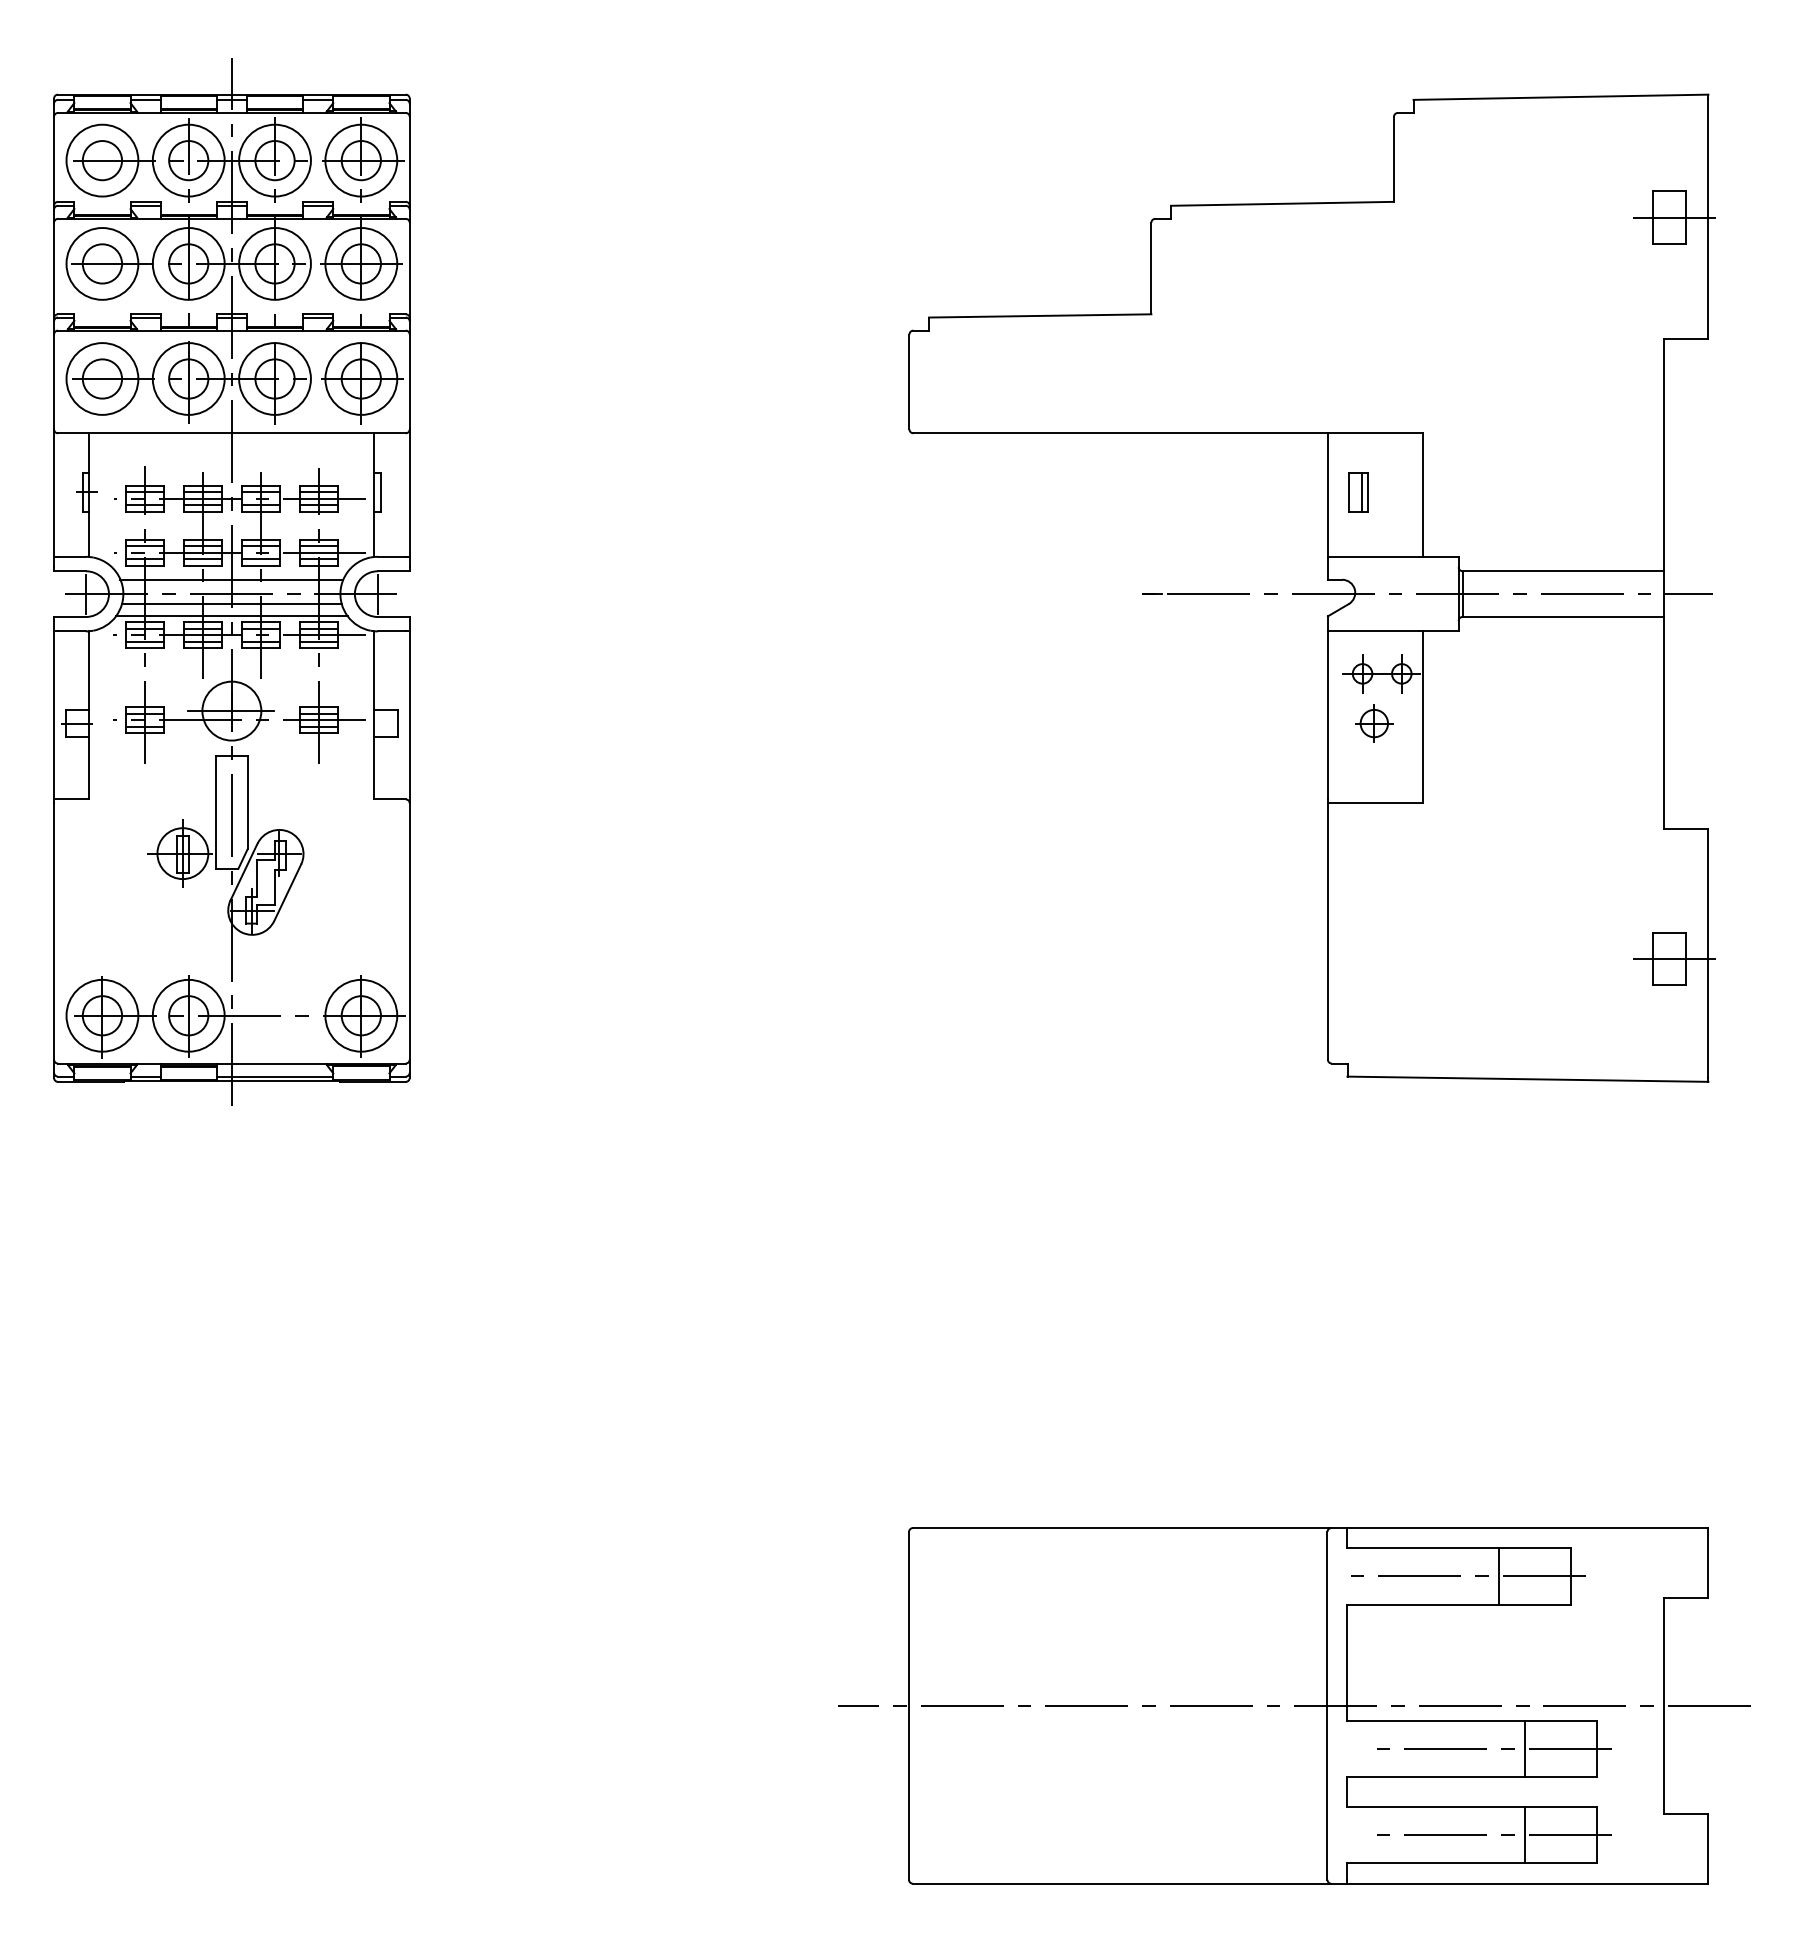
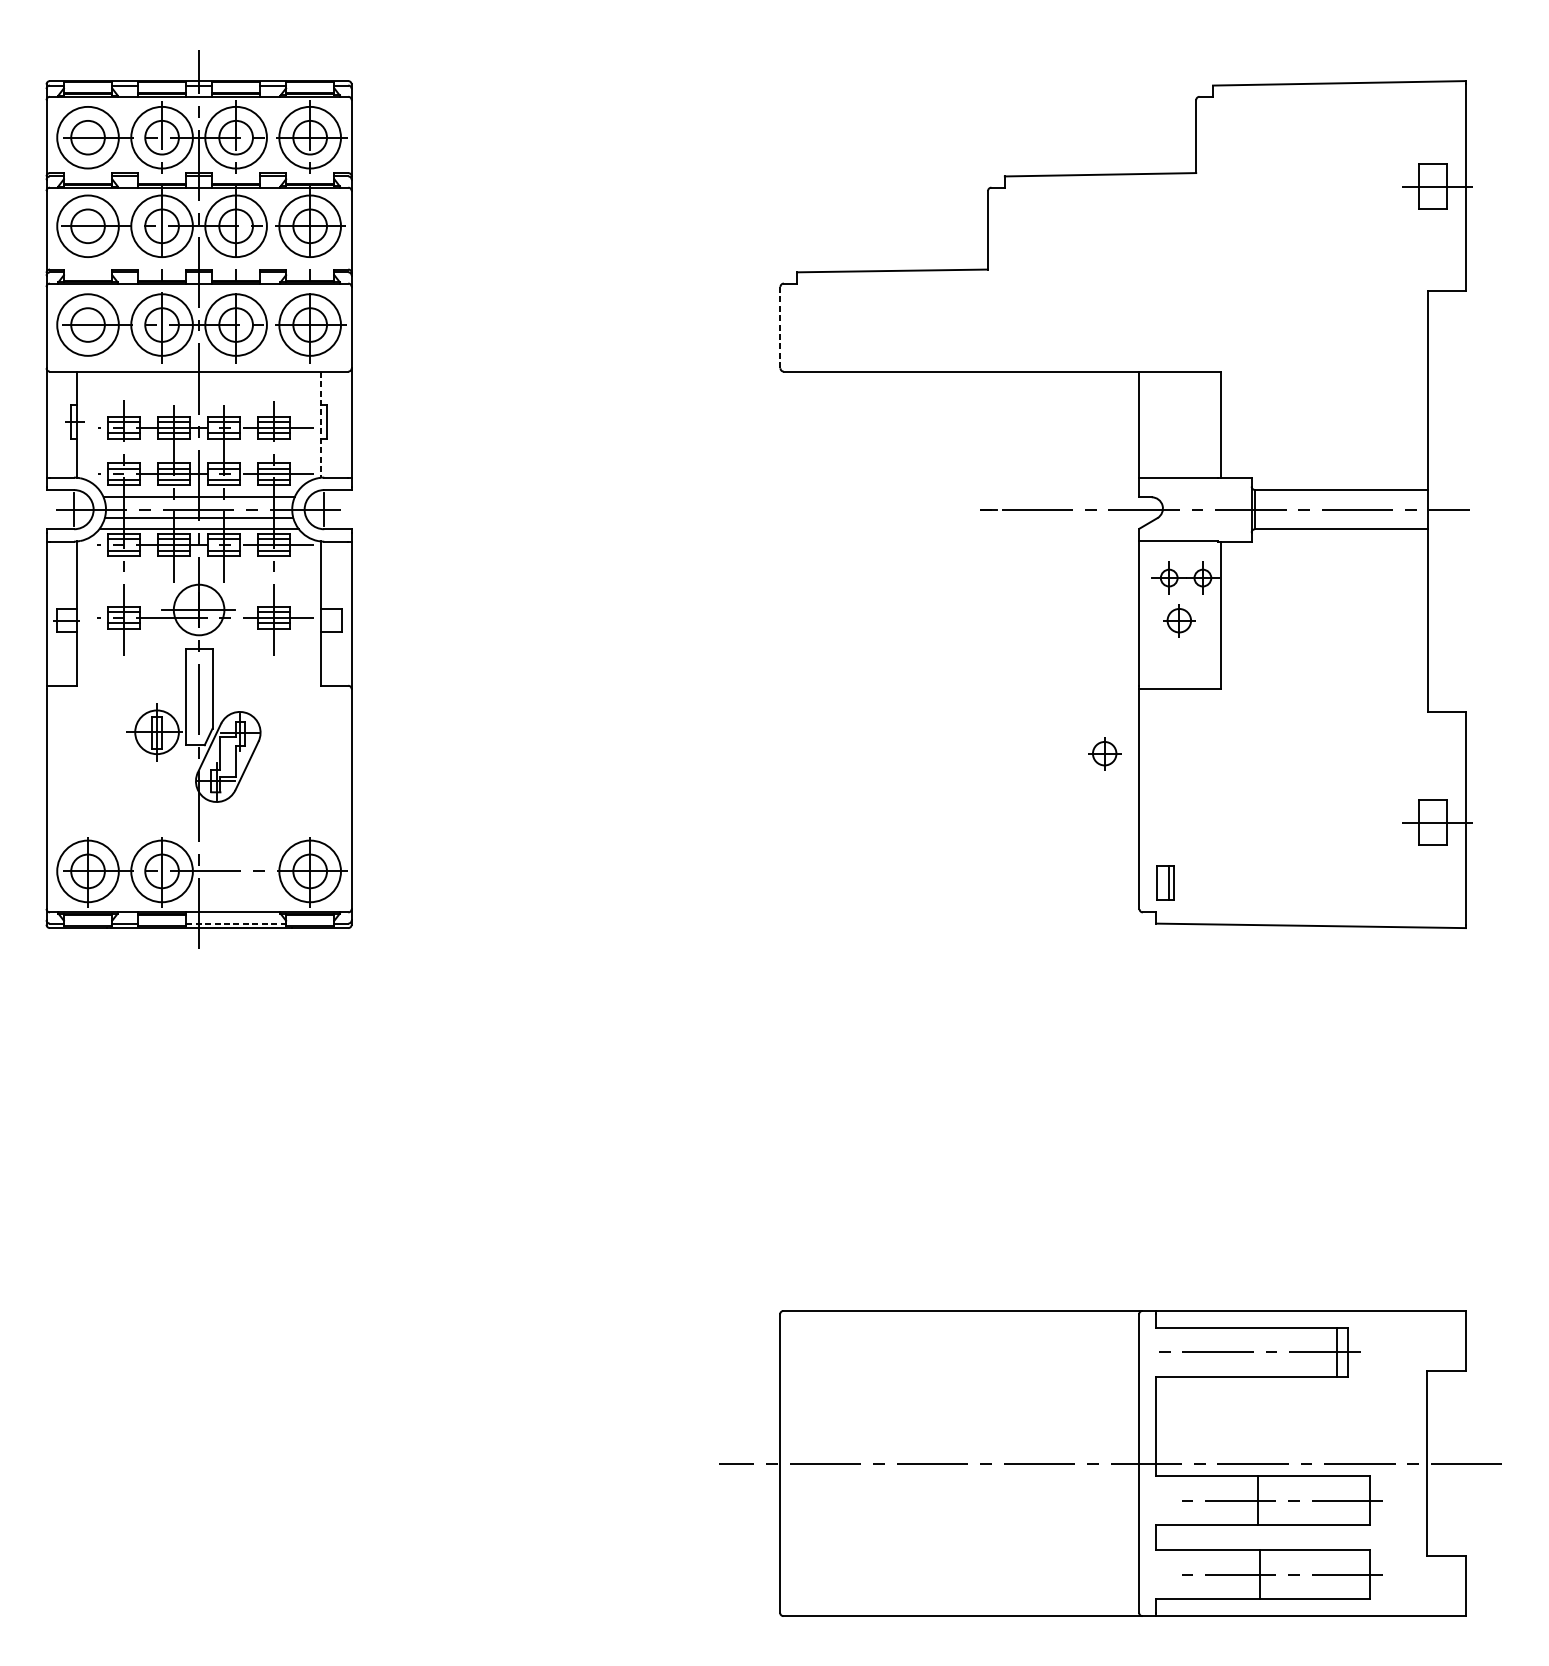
line: (909, 381) -> (780, 327), solid -> dashed
part: (1358, 492) -> (1165, 883), moved
line: (374, 495) -> (321, 425), solid -> dashed
part: (1287, 878) -> (1104, 753), added
line: (275, 1076) -> (236, 923), solid -> dashed
line: (1498, 1576) -> (1336, 1352), moved
line: (1524, 1748) -> (1257, 1500), moved
line: (1524, 1835) -> (1260, 1574), moved

